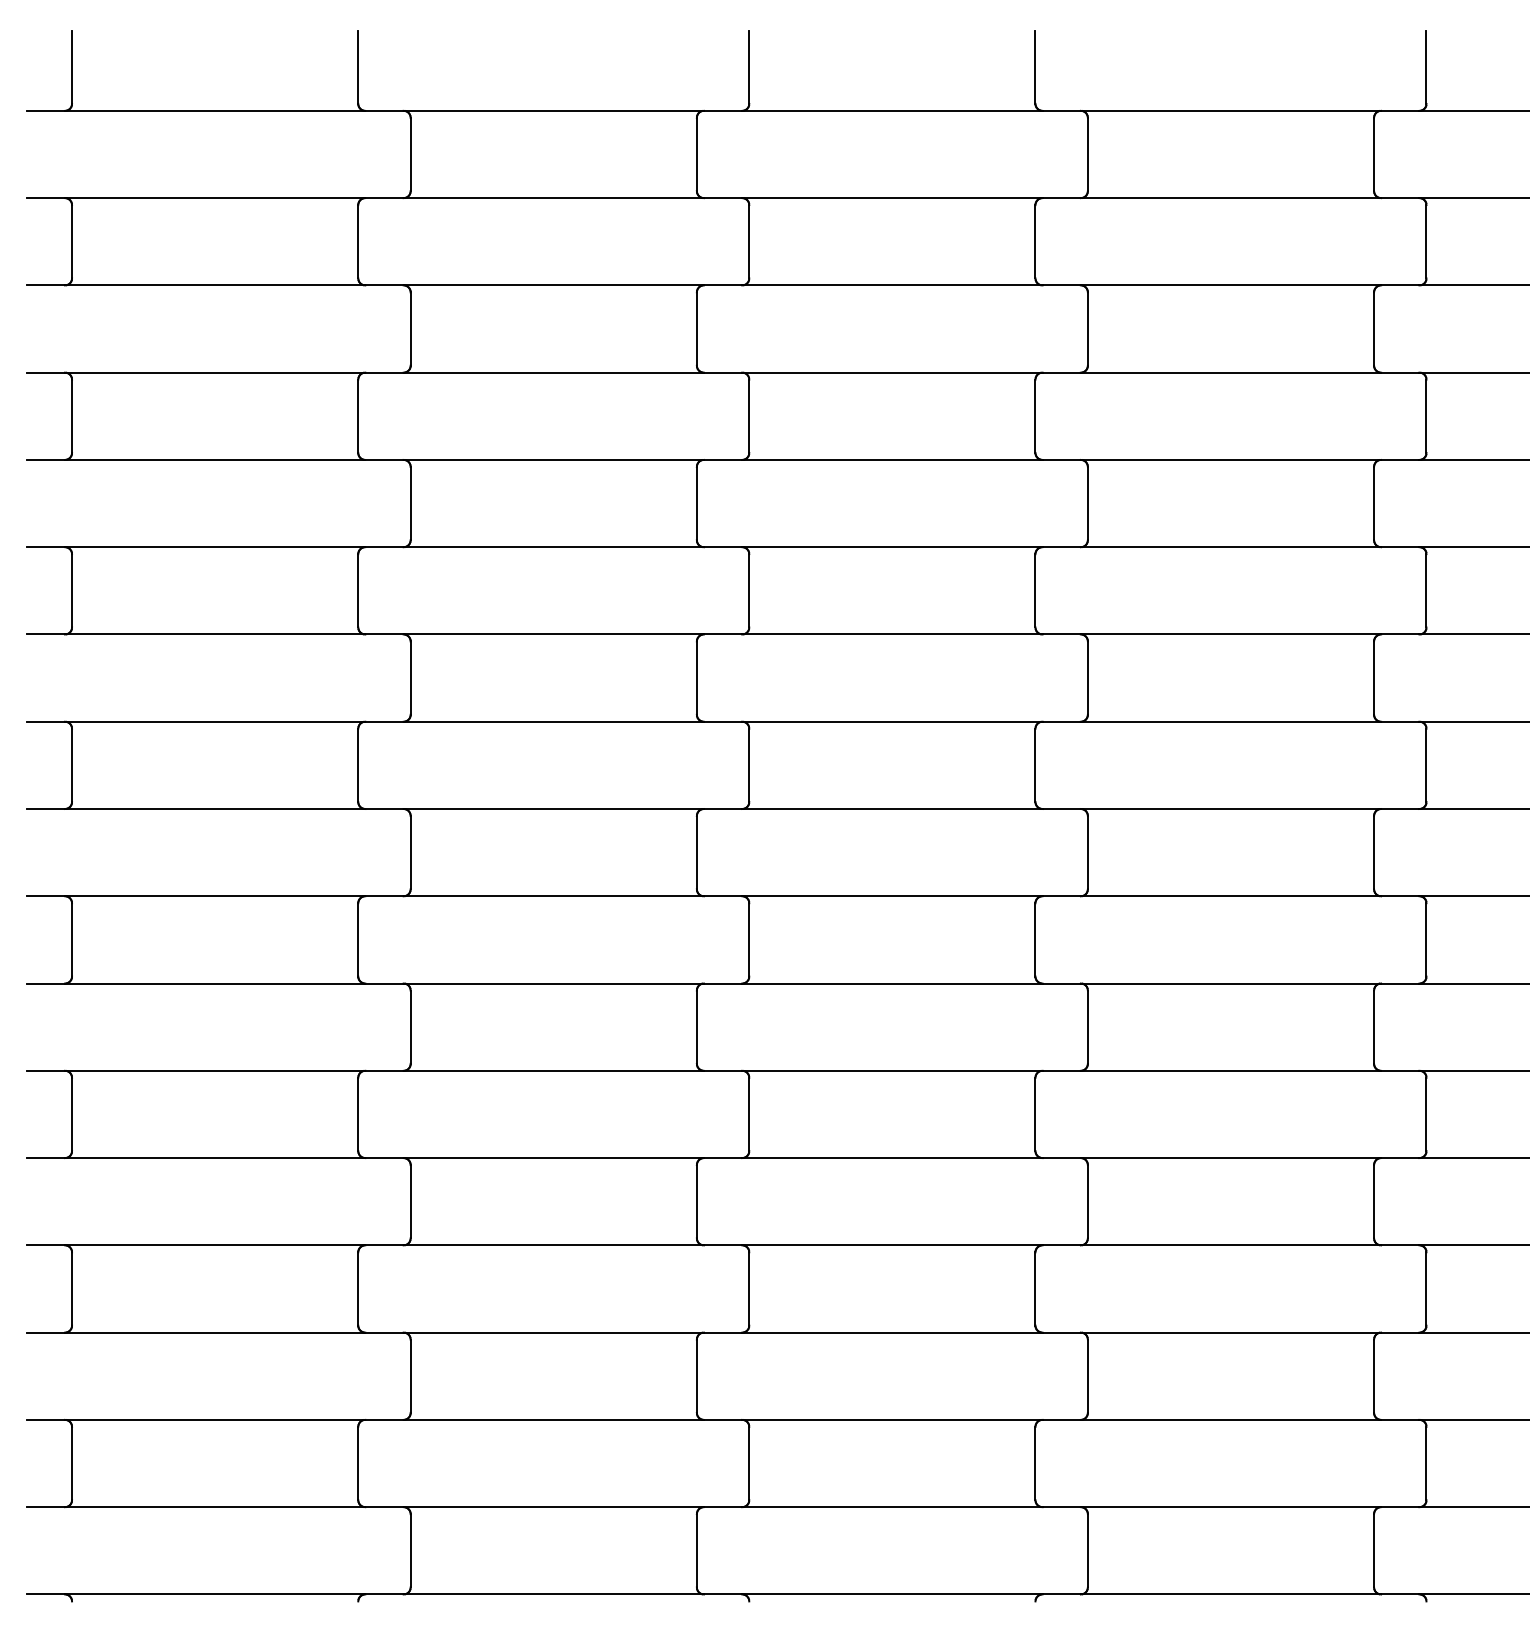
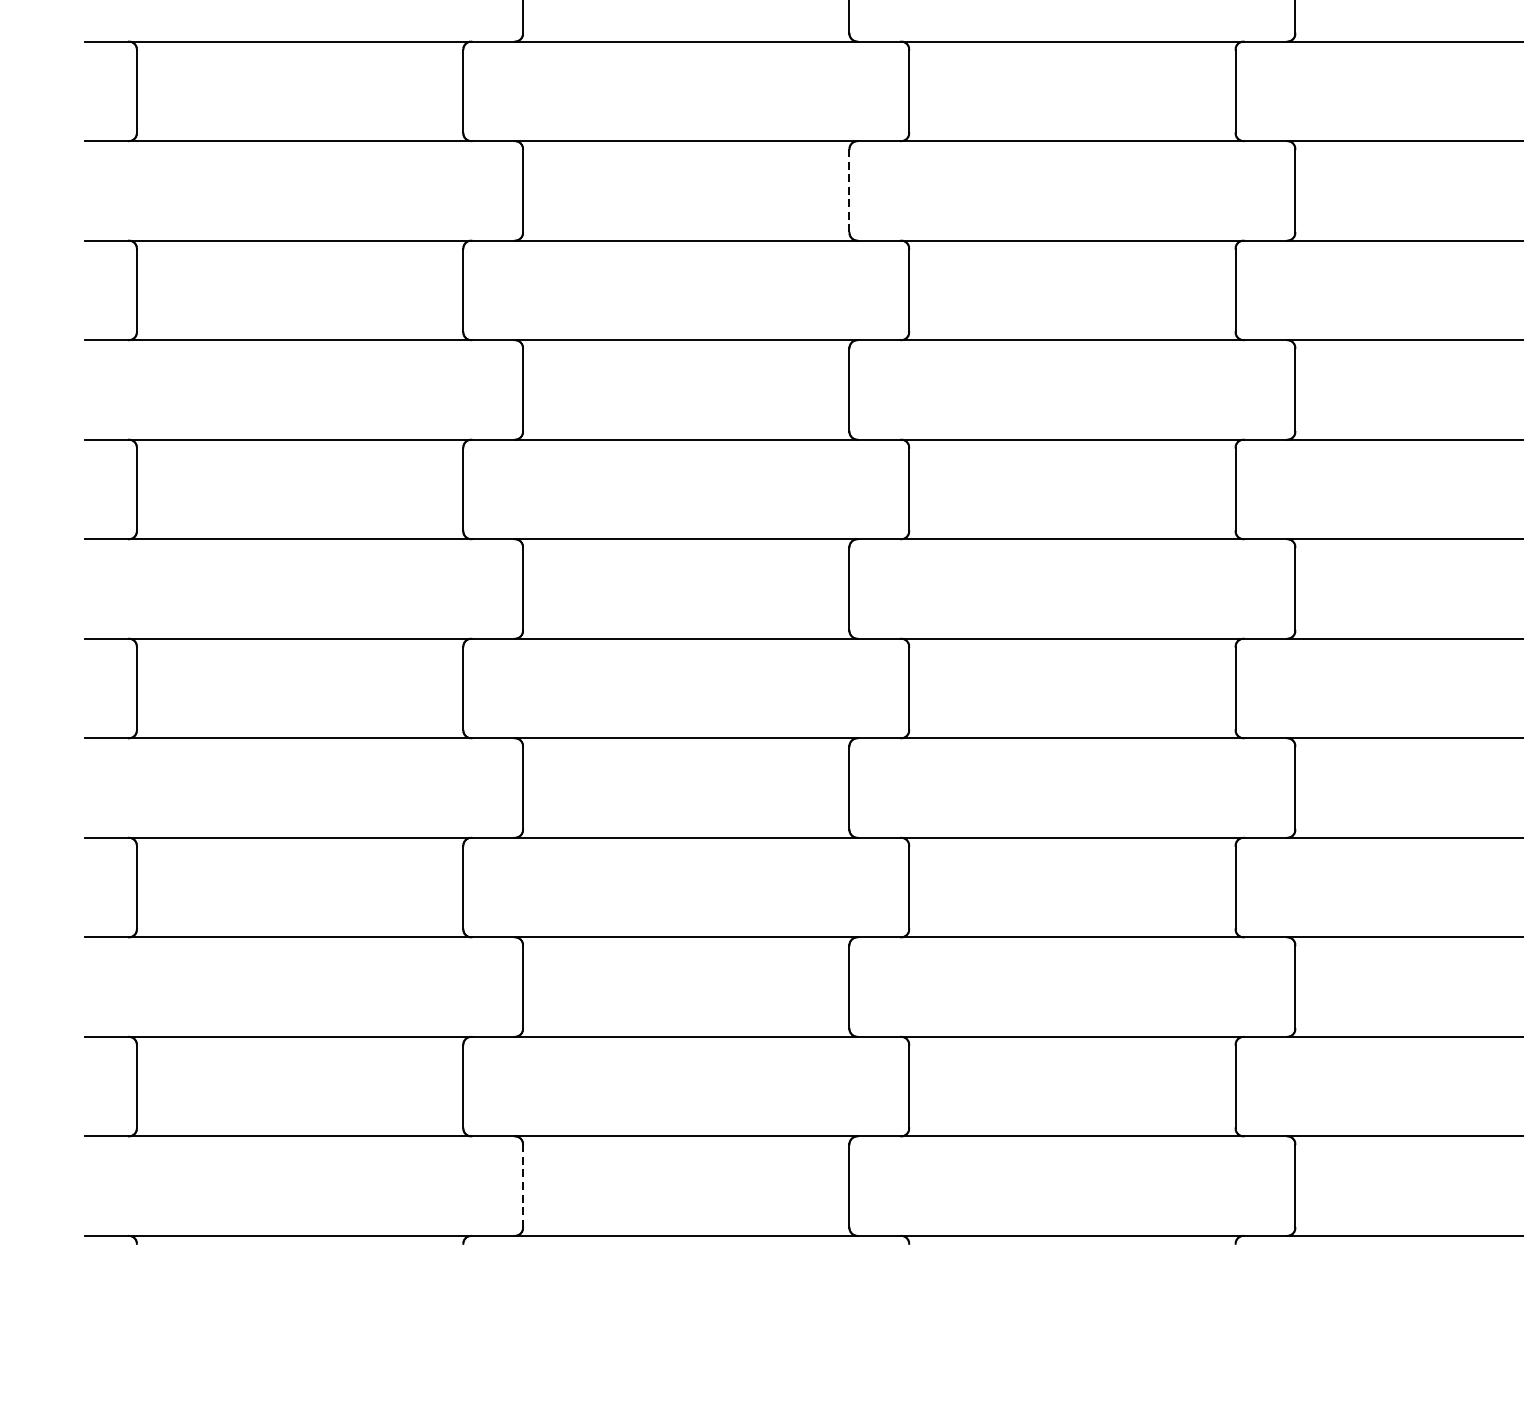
line: (696, 678) -> (849, 191), solid -> dashed
line: (410, 1550) -> (522, 1185), solid -> dashed

